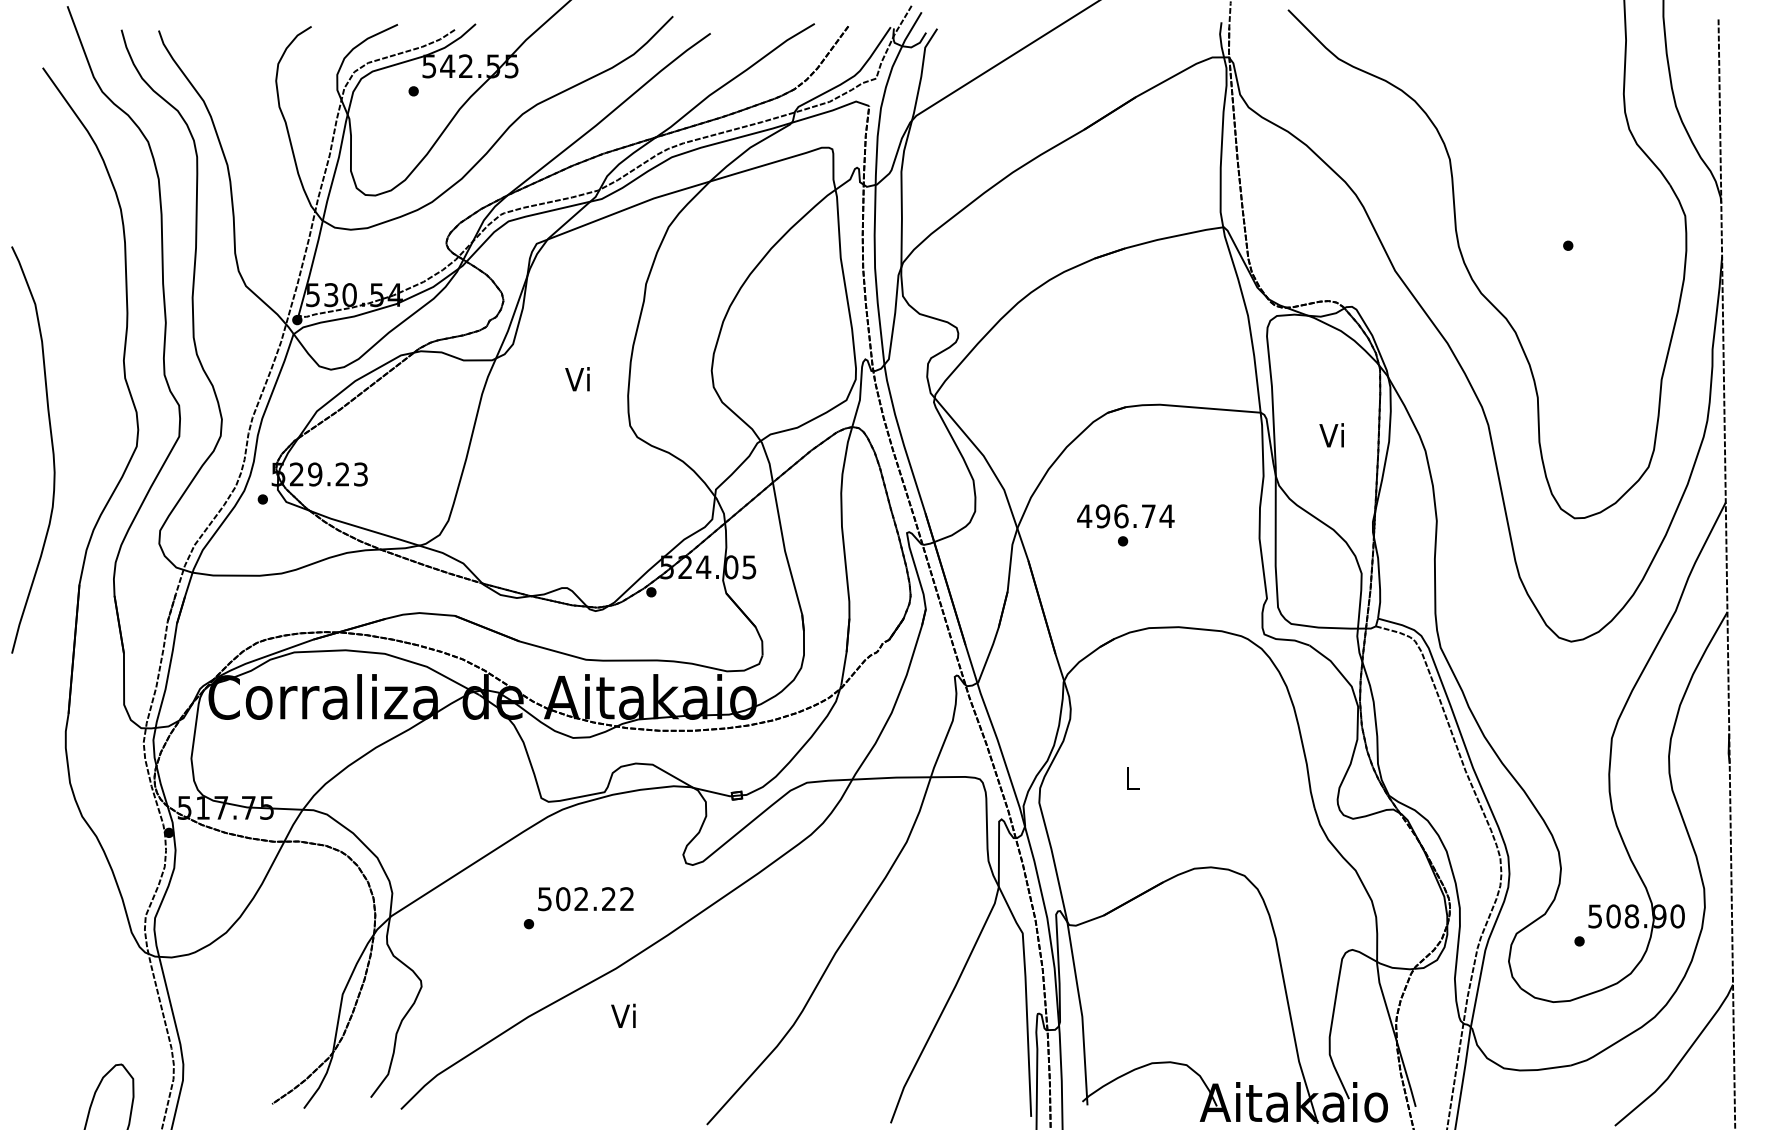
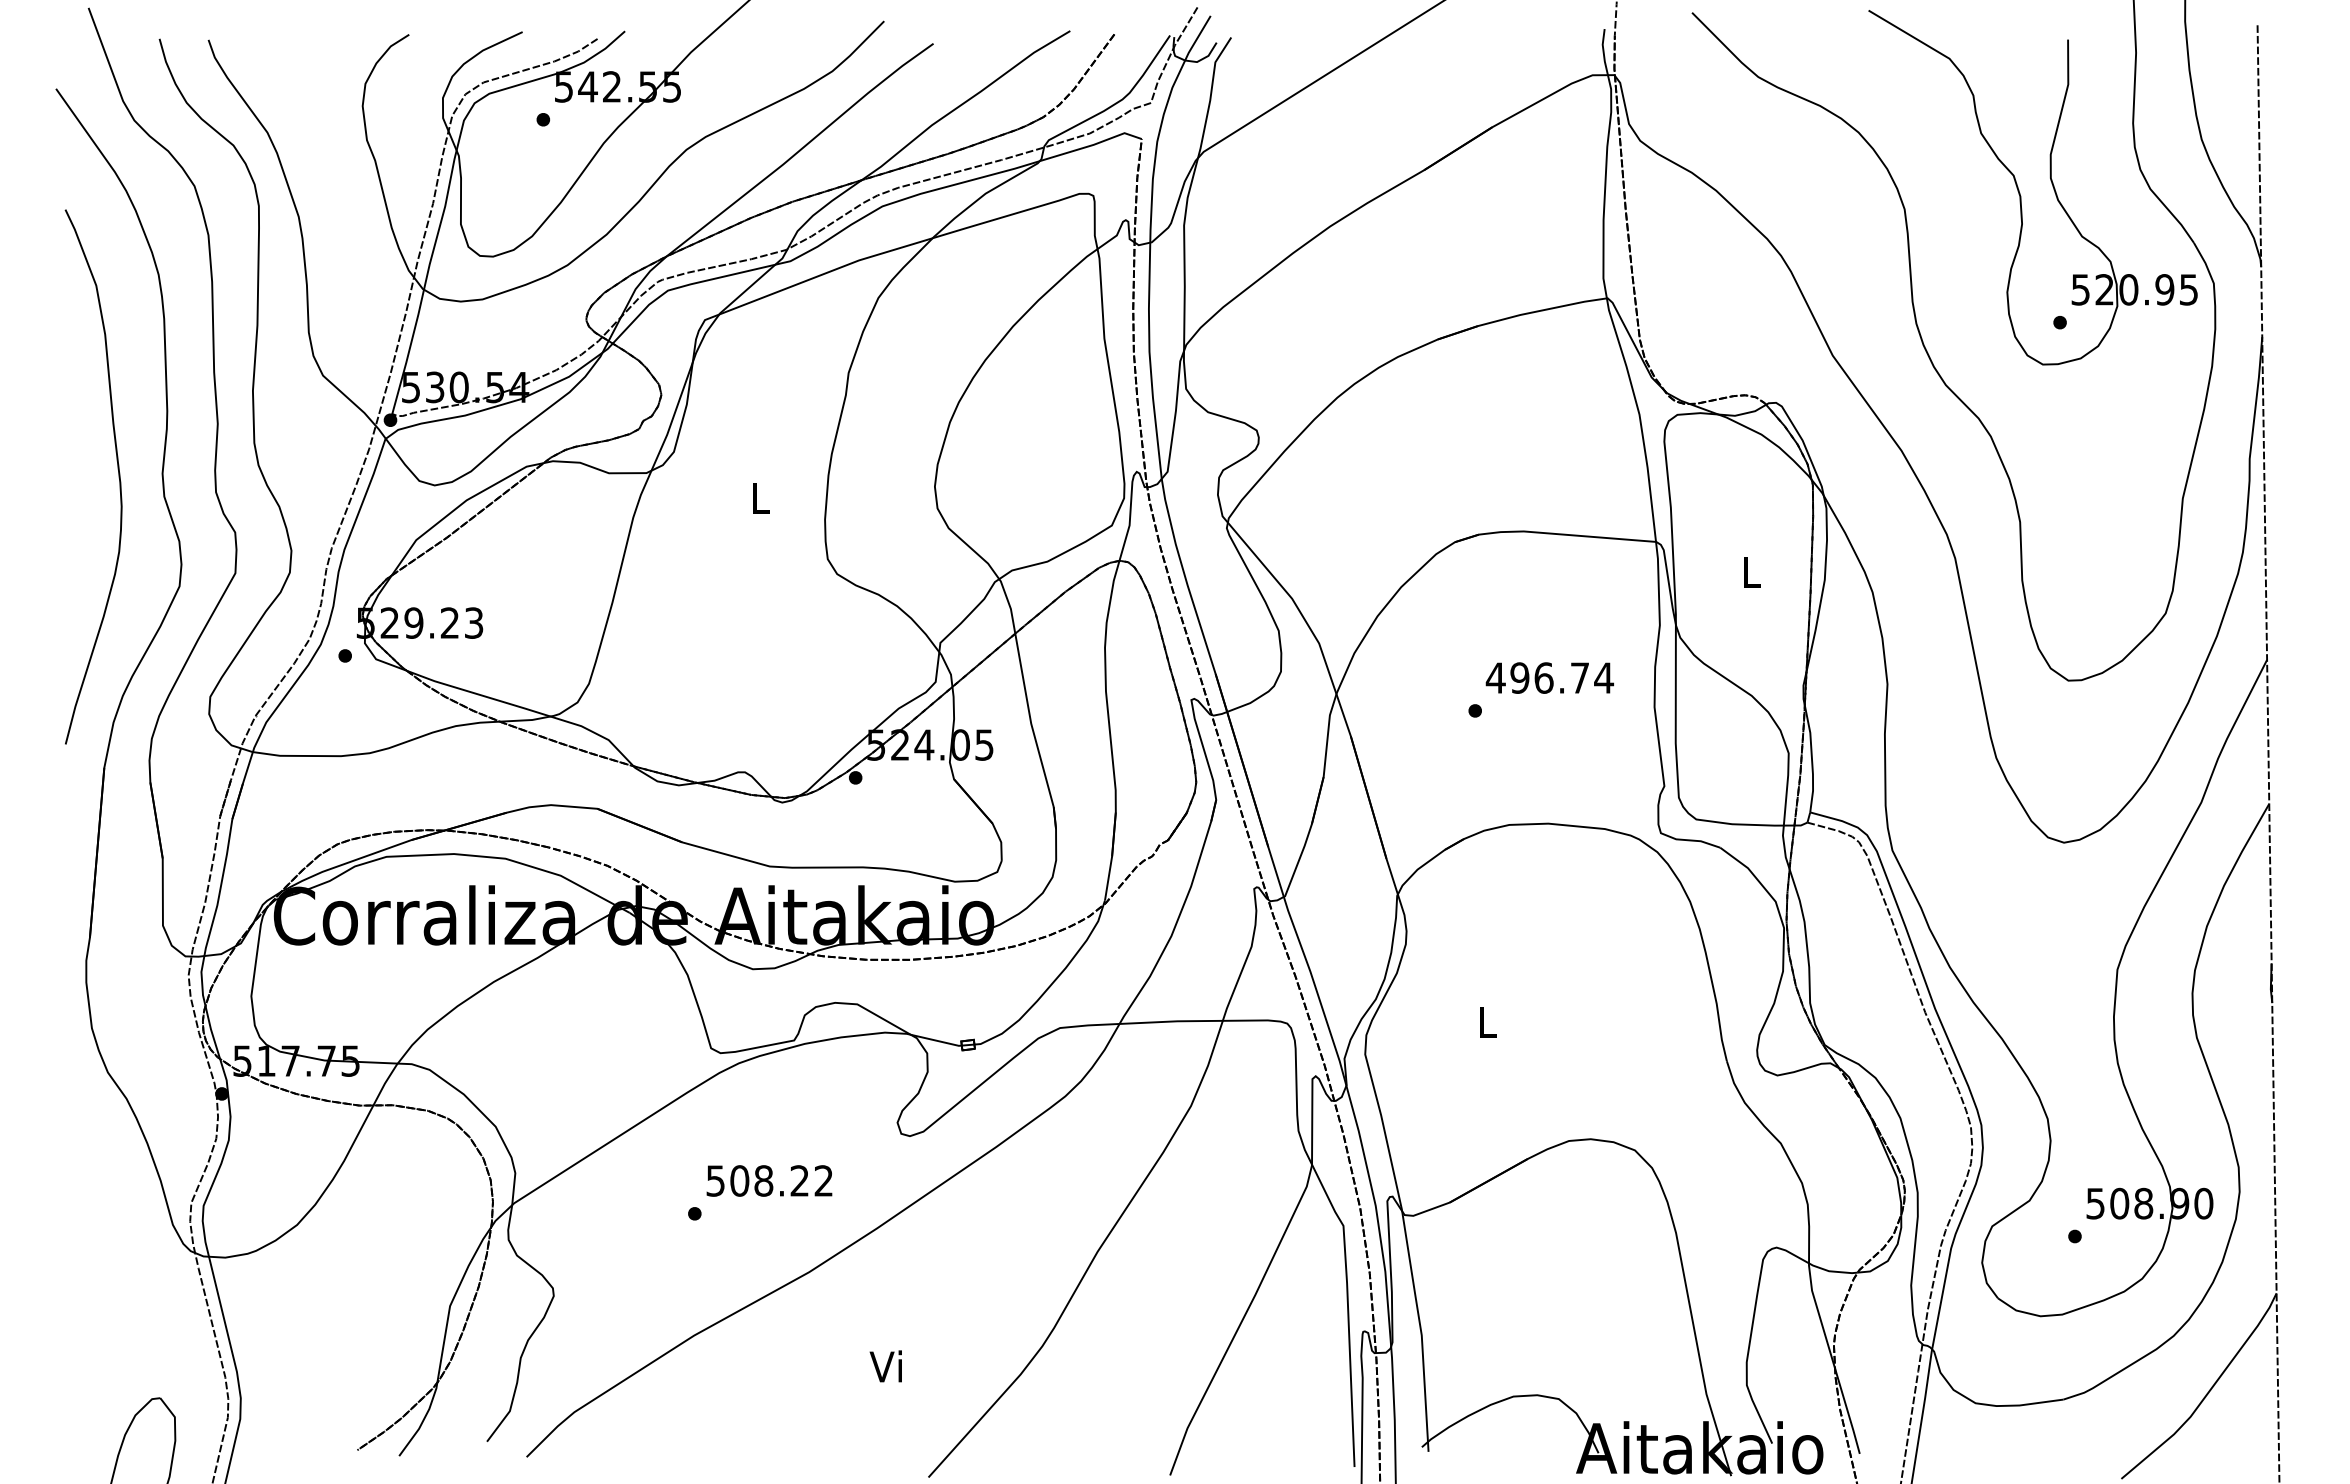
part: (1537, 144) -> (2019, 189), added
text: (577, 378) -> (758, 497), Vi -> L
text: (1331, 435) -> (1749, 571), Vi -> L
curve: (51, 444) -> (117, 469), moved
text: (1125, 515) -> (1549, 677), moved
text: (581, 898) -> (763, 1180), 502.22 -> 508.22
text: (623, 1016) -> (885, 1366), moved

